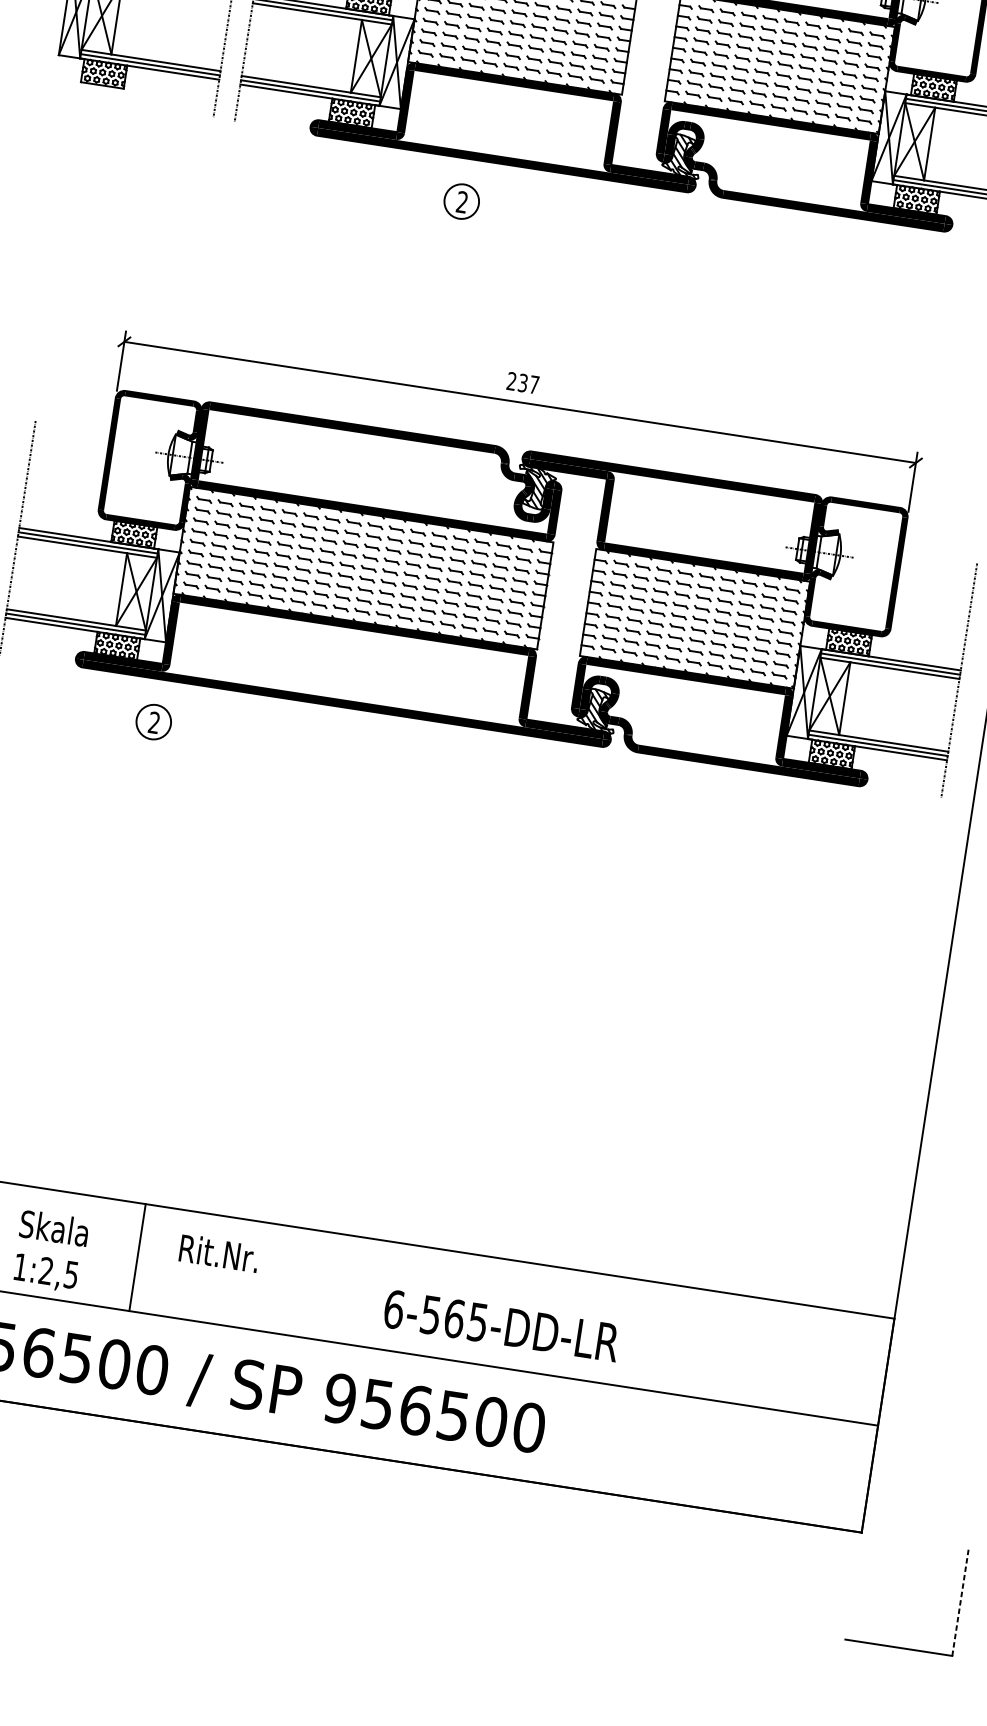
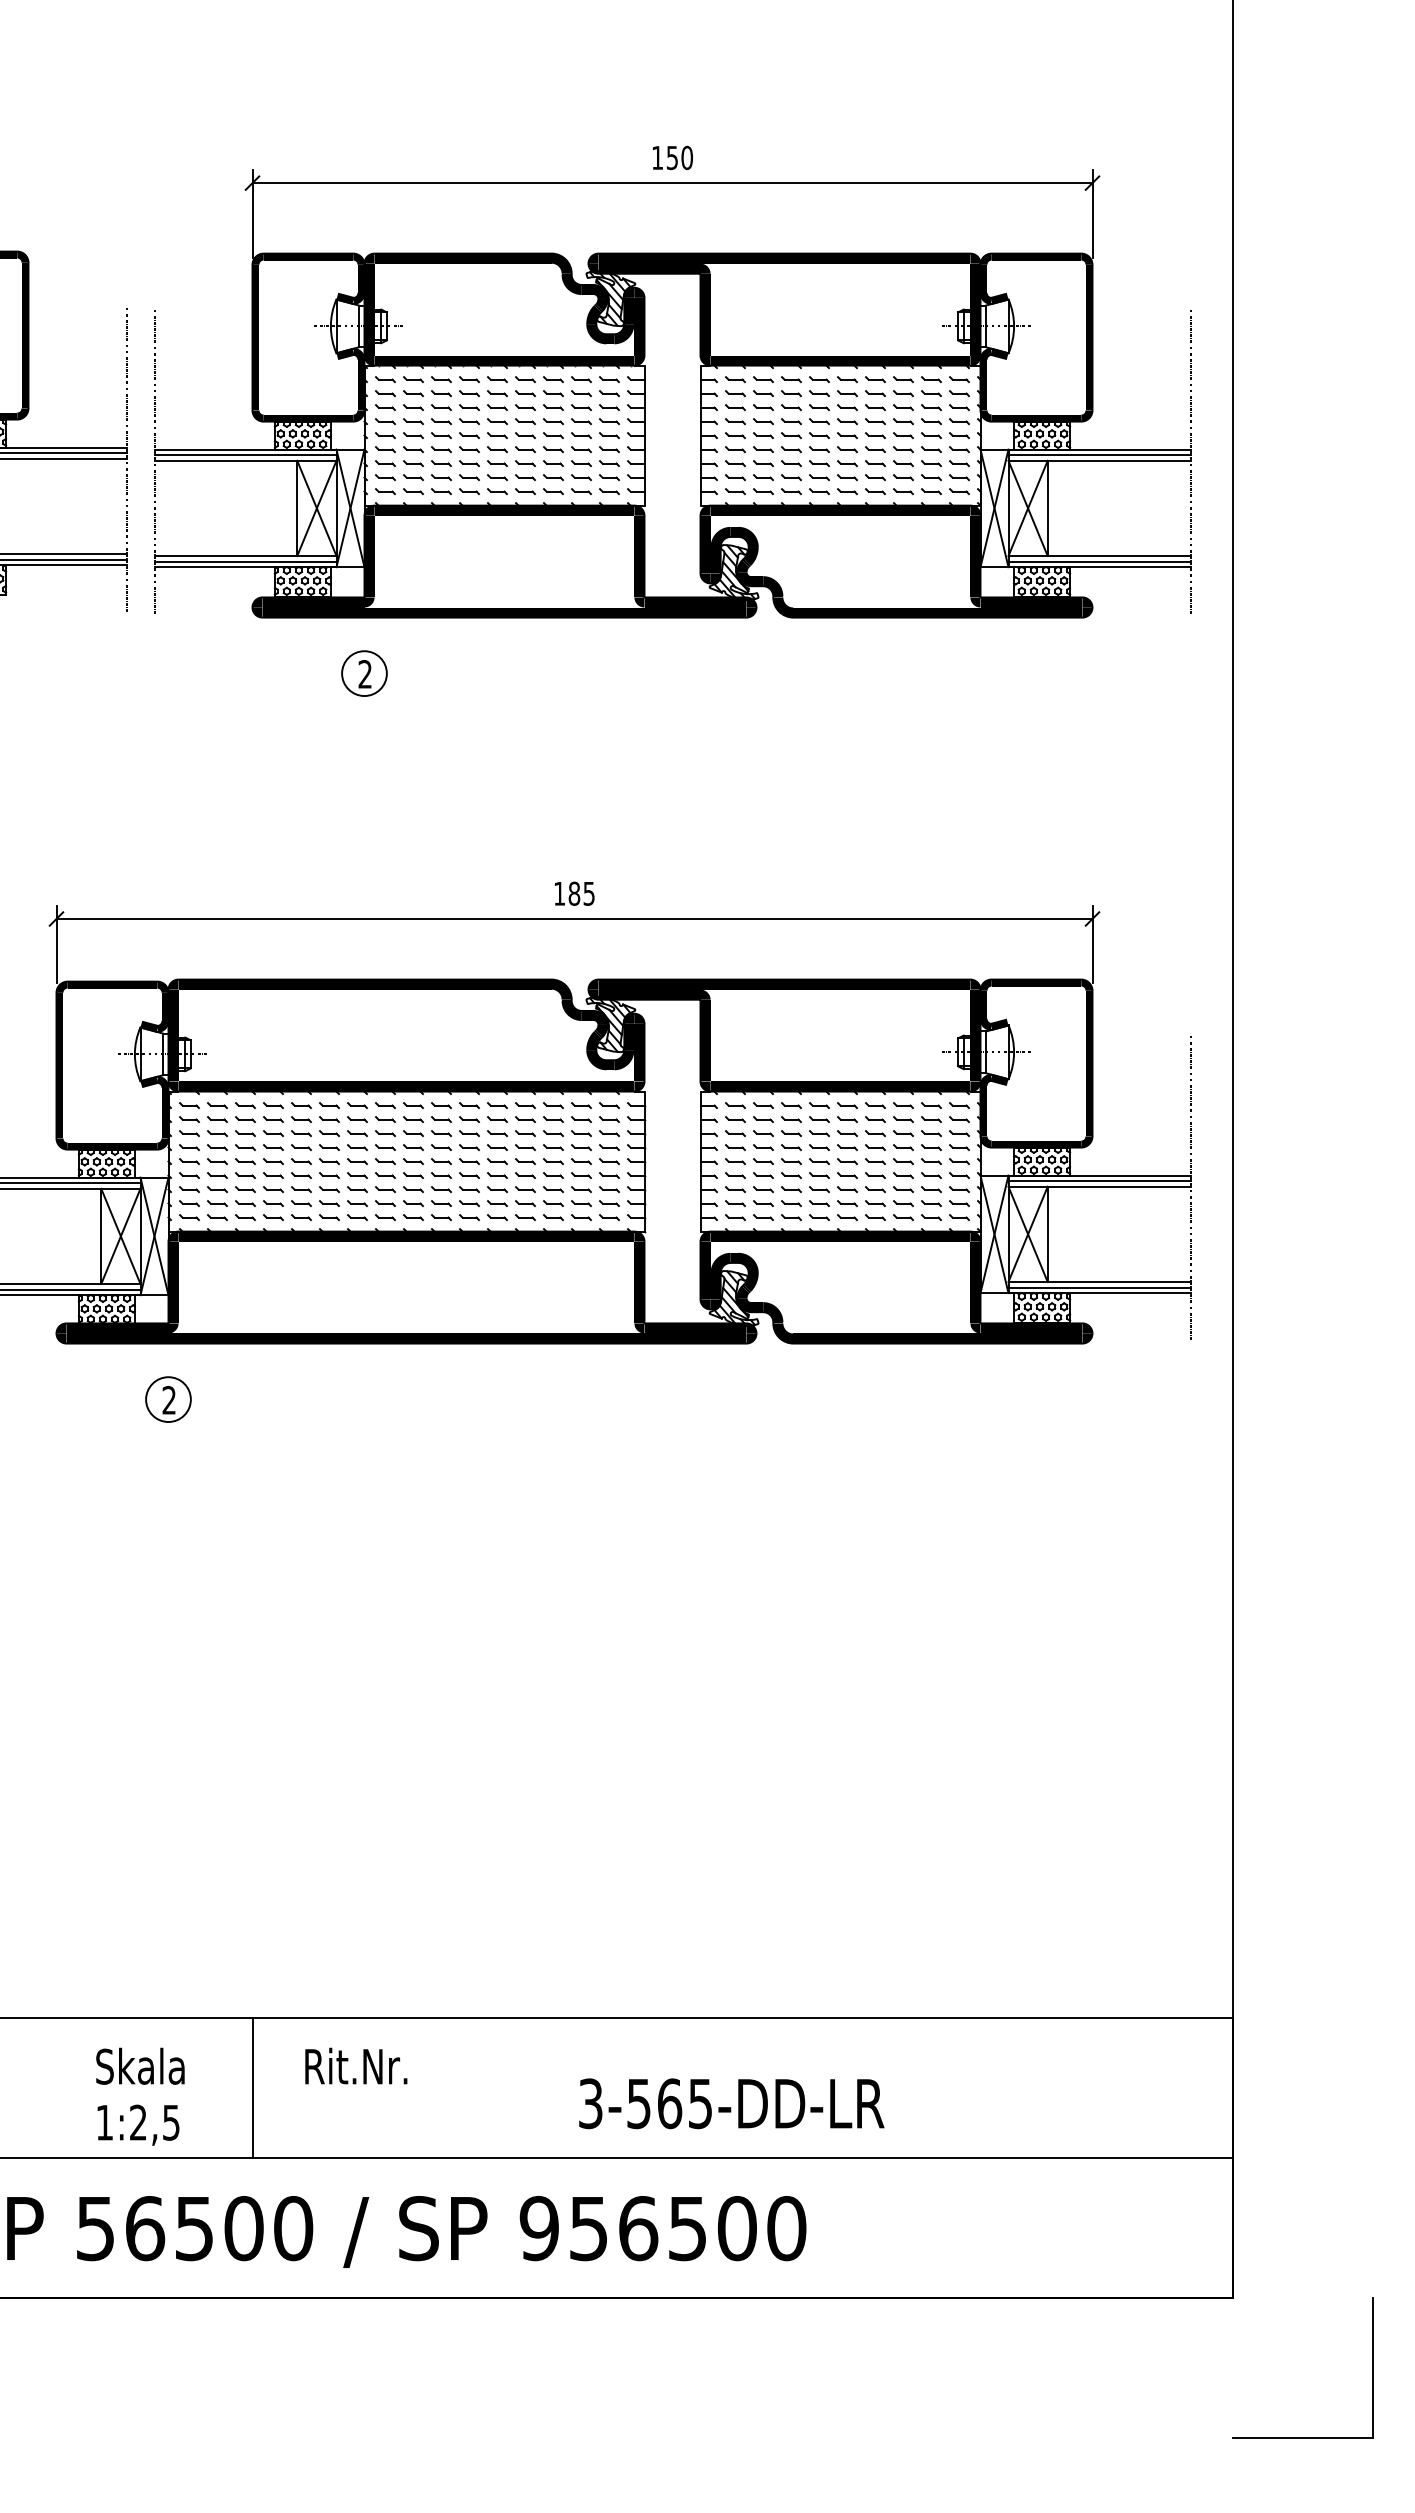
part: (461, 201) -> (364, 673), moved
text: (523, 382) -> (574, 893), 237 -> 185
text: (394, 1309) -> (591, 2103), 6-565-DD-LR -> 3-565-DD-LR
line: (960, 1602) -> (1372, 2367), dashed -> solid

